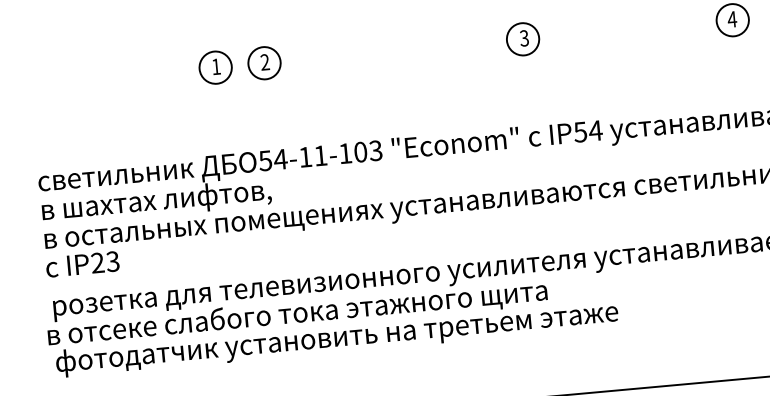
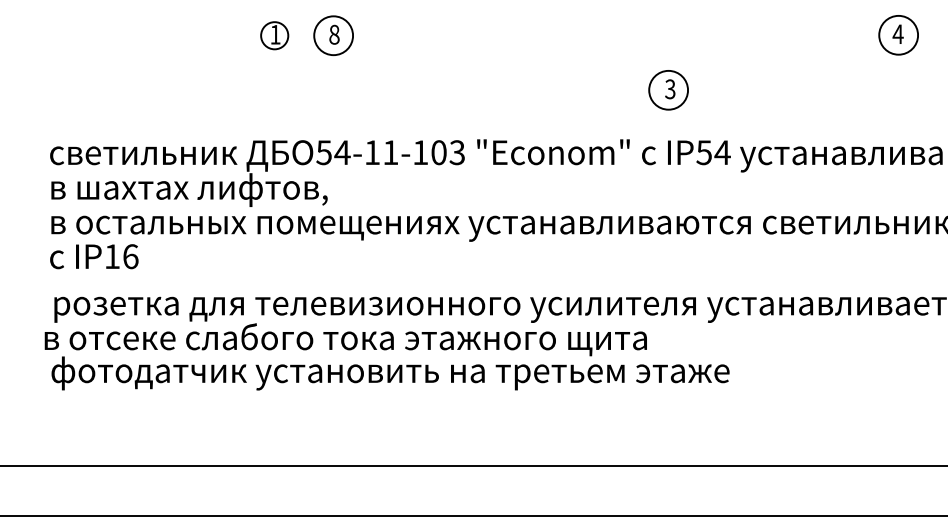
part: (522, 39) -> (668, 90), moved
text: (265, 62) -> (334, 34), 2 -> 8
circle: (215, 67) -> (274, 35), size x0.7
text: (105, 262) -> (121, 256), IP23 -> IP16

